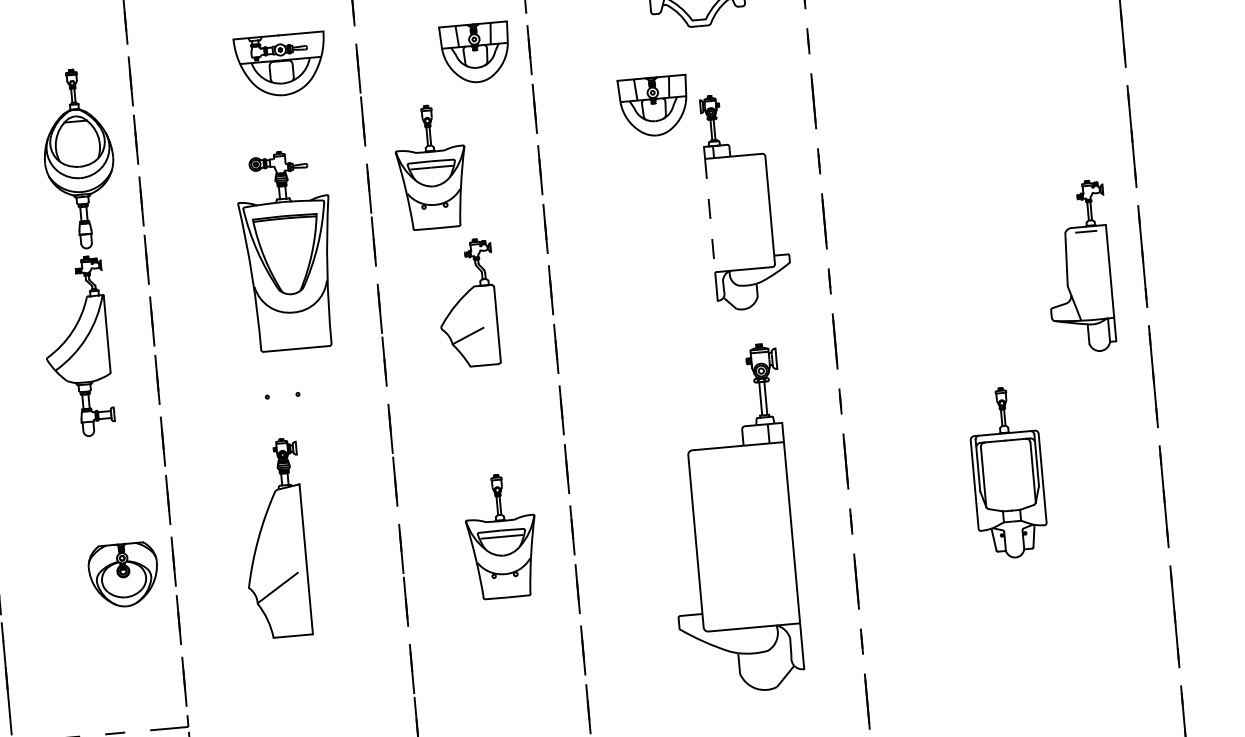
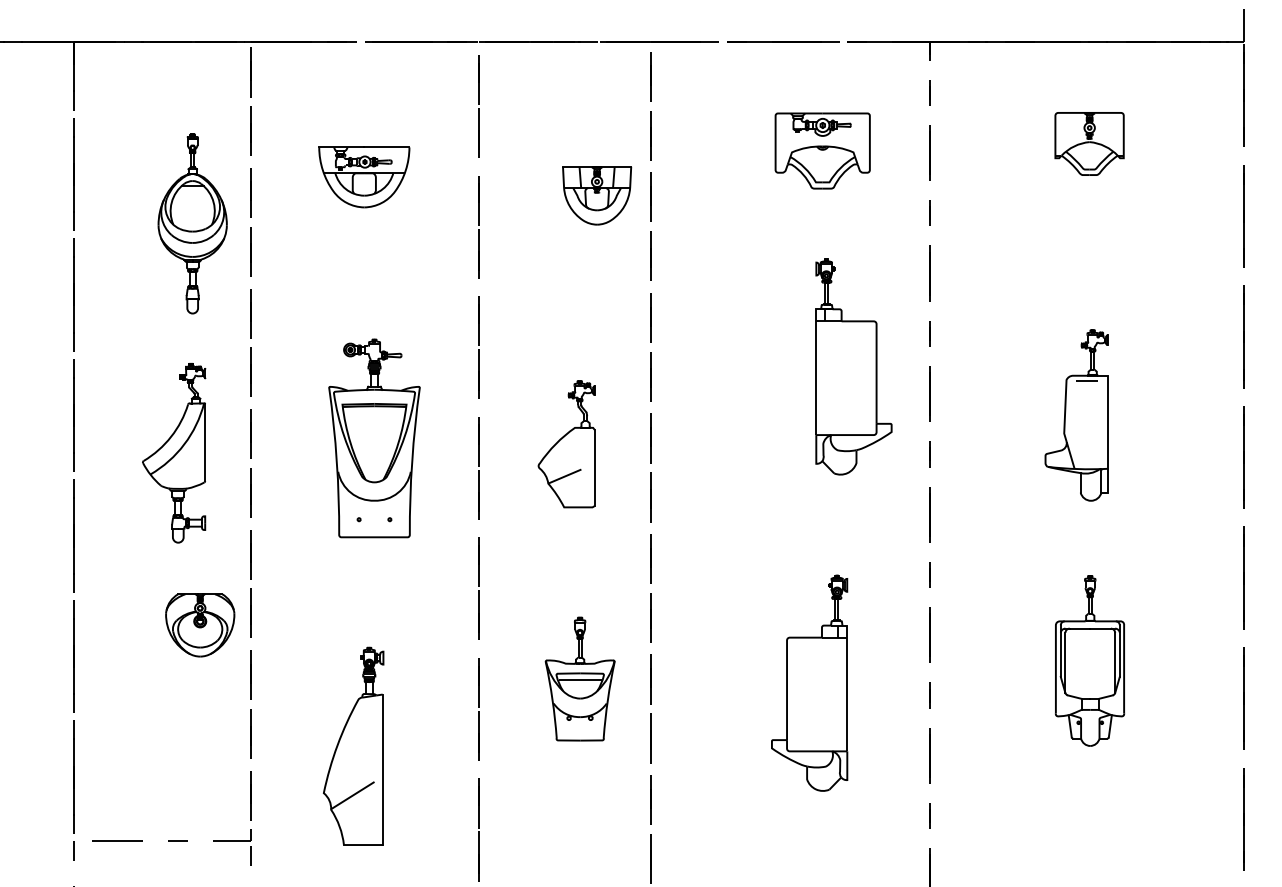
part: (281, 65) -> (364, 177), moved
part: (654, 106) -> (770, 264), removed
part: (78, 158) -> (192, 223), moved
part: (430, 166) -> (542, 304), removed
line: (710, 215) -> (816, 378), dashed -> solid
part: (287, 250) -> (374, 438), moved
part: (1078, 267) -> (1076, 415), moved
part: (730, 519) -> (809, 682), size x0.62
part: (274, 537) -> (353, 745), moved
part: (124, 575) -> (200, 625), moved

